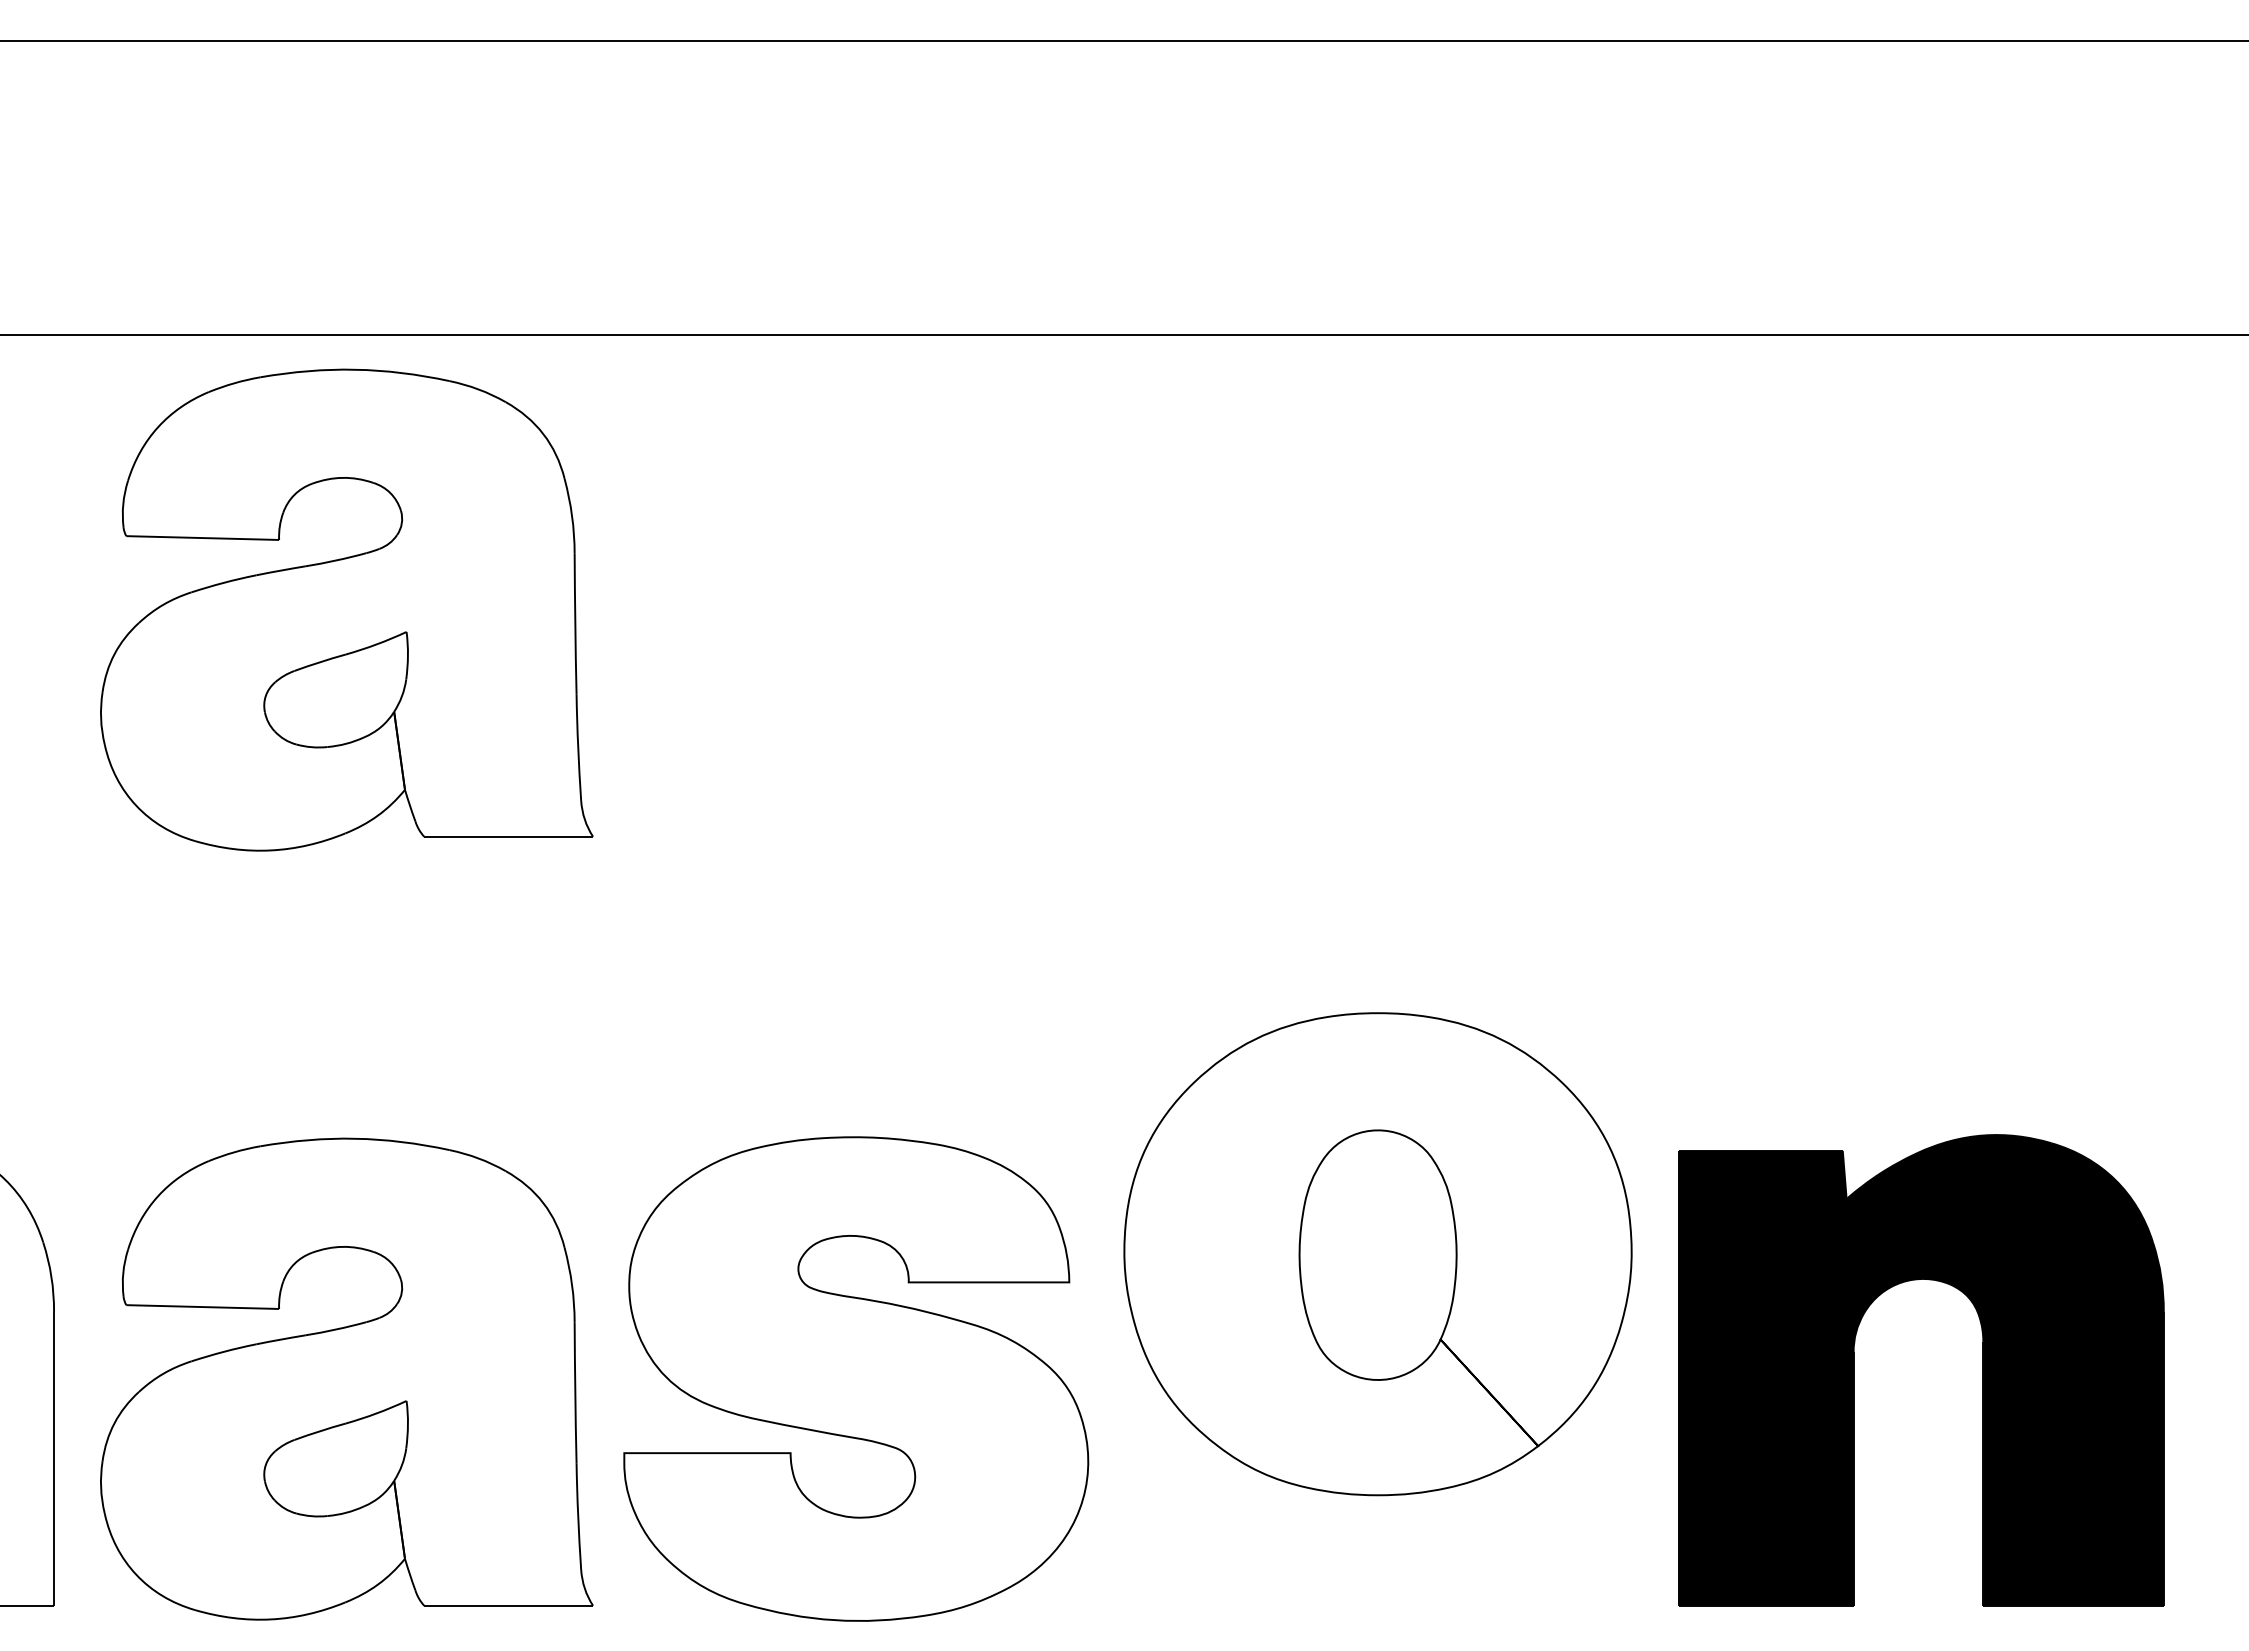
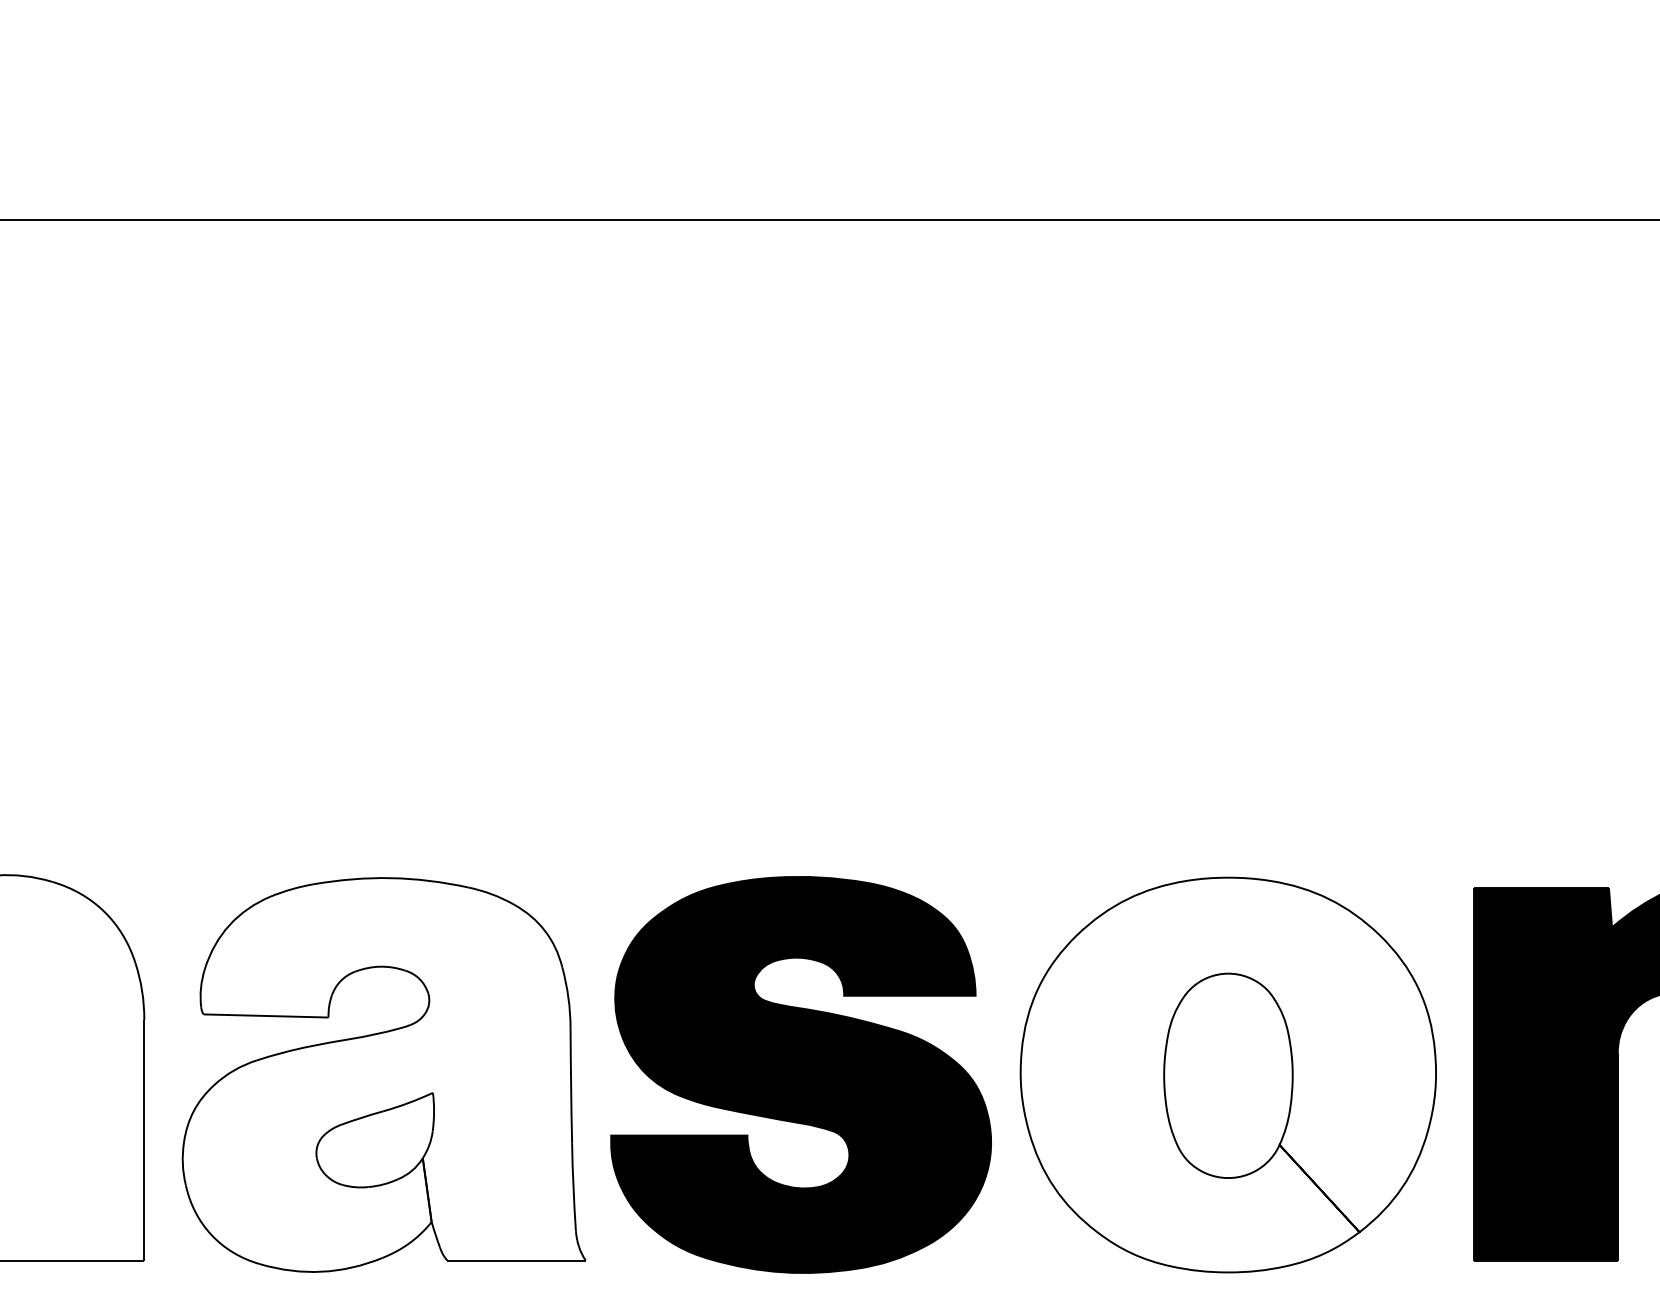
part: (346, 609) -> (383, 444), removed
part: (1377, 1254) -> (1227, 1075), moved
fill: (856, 1378) -> (801, 1074), added

